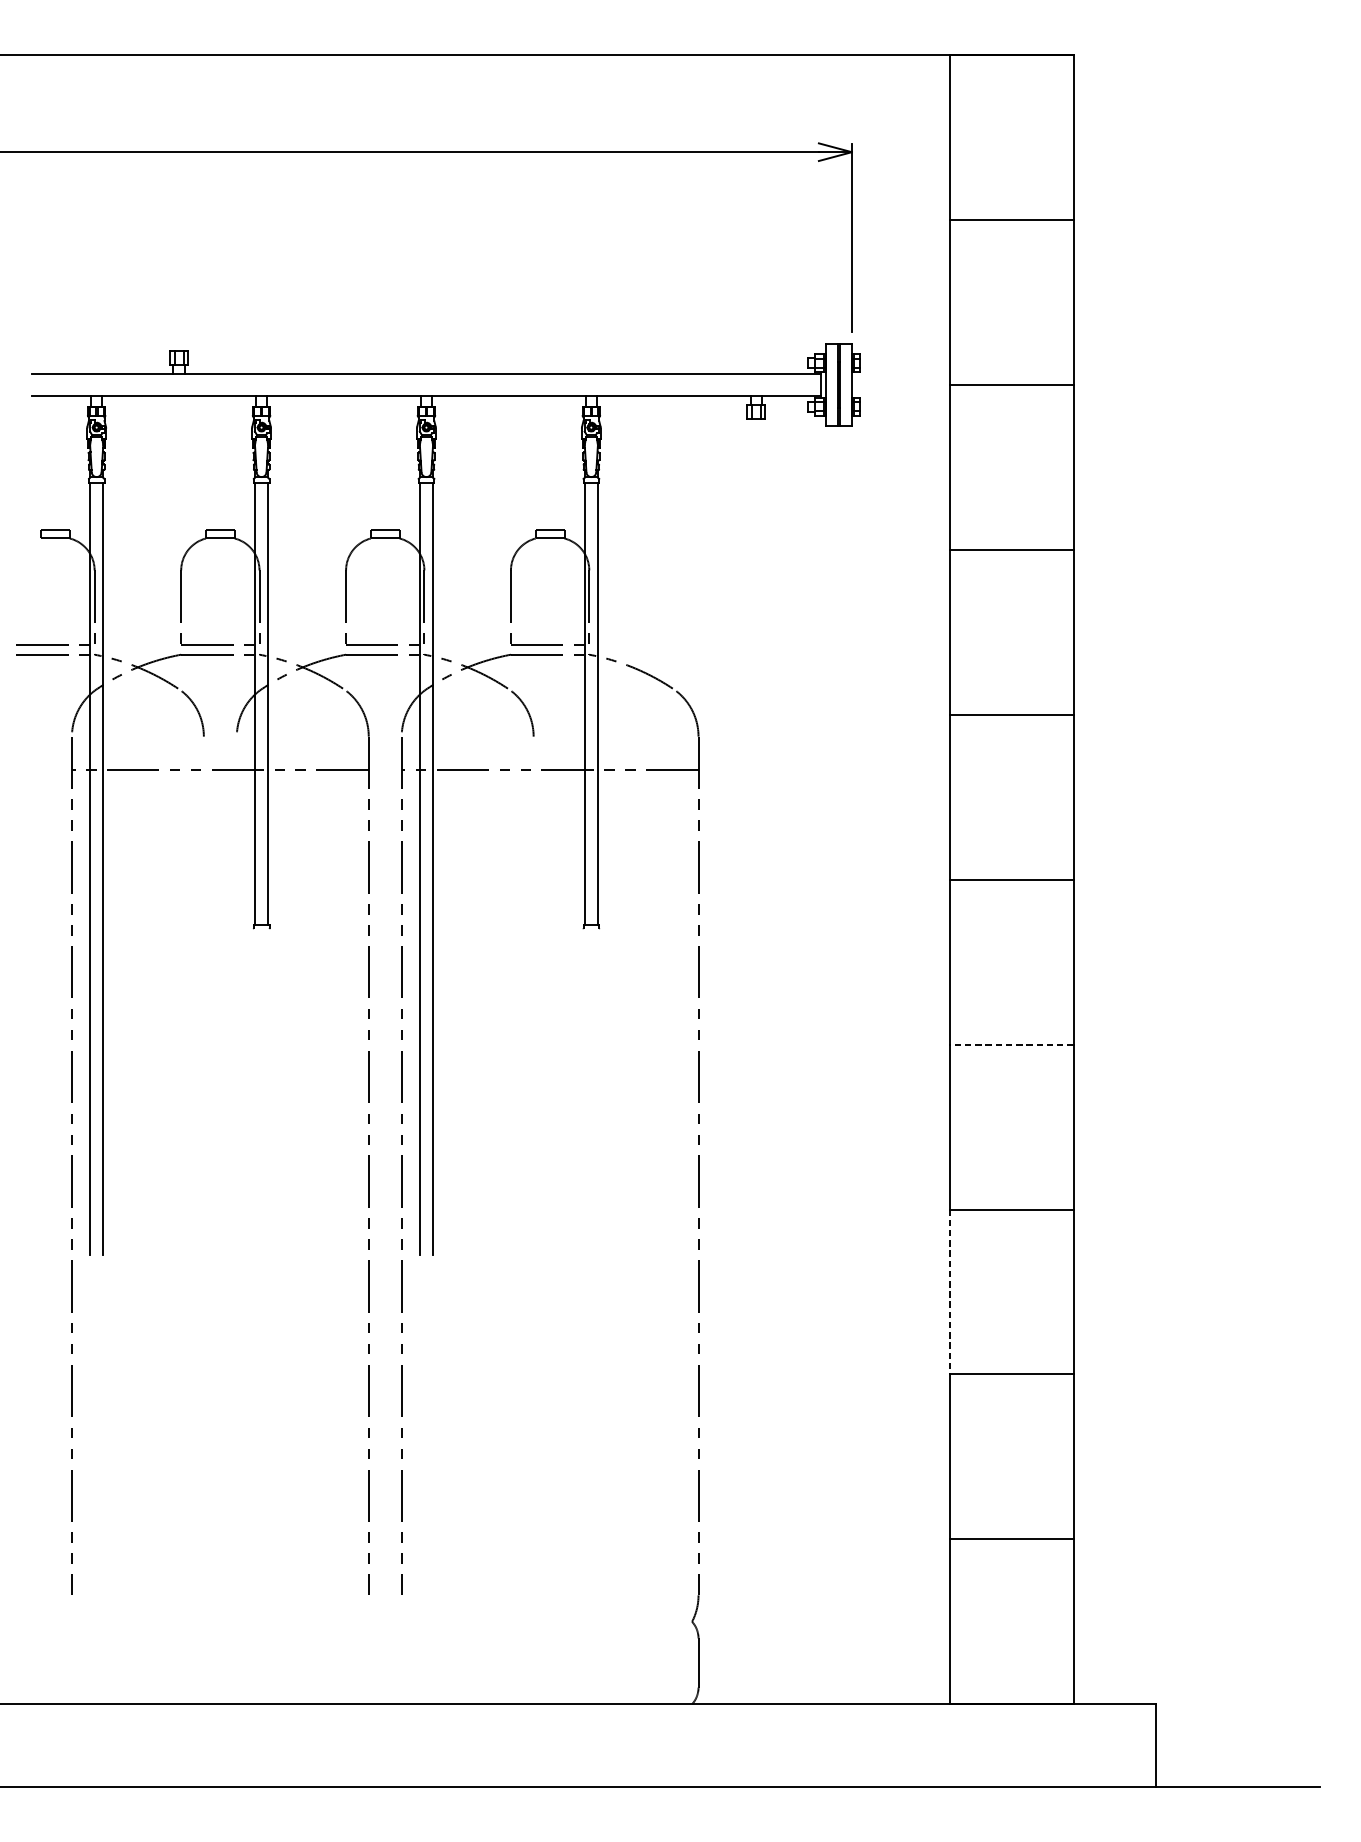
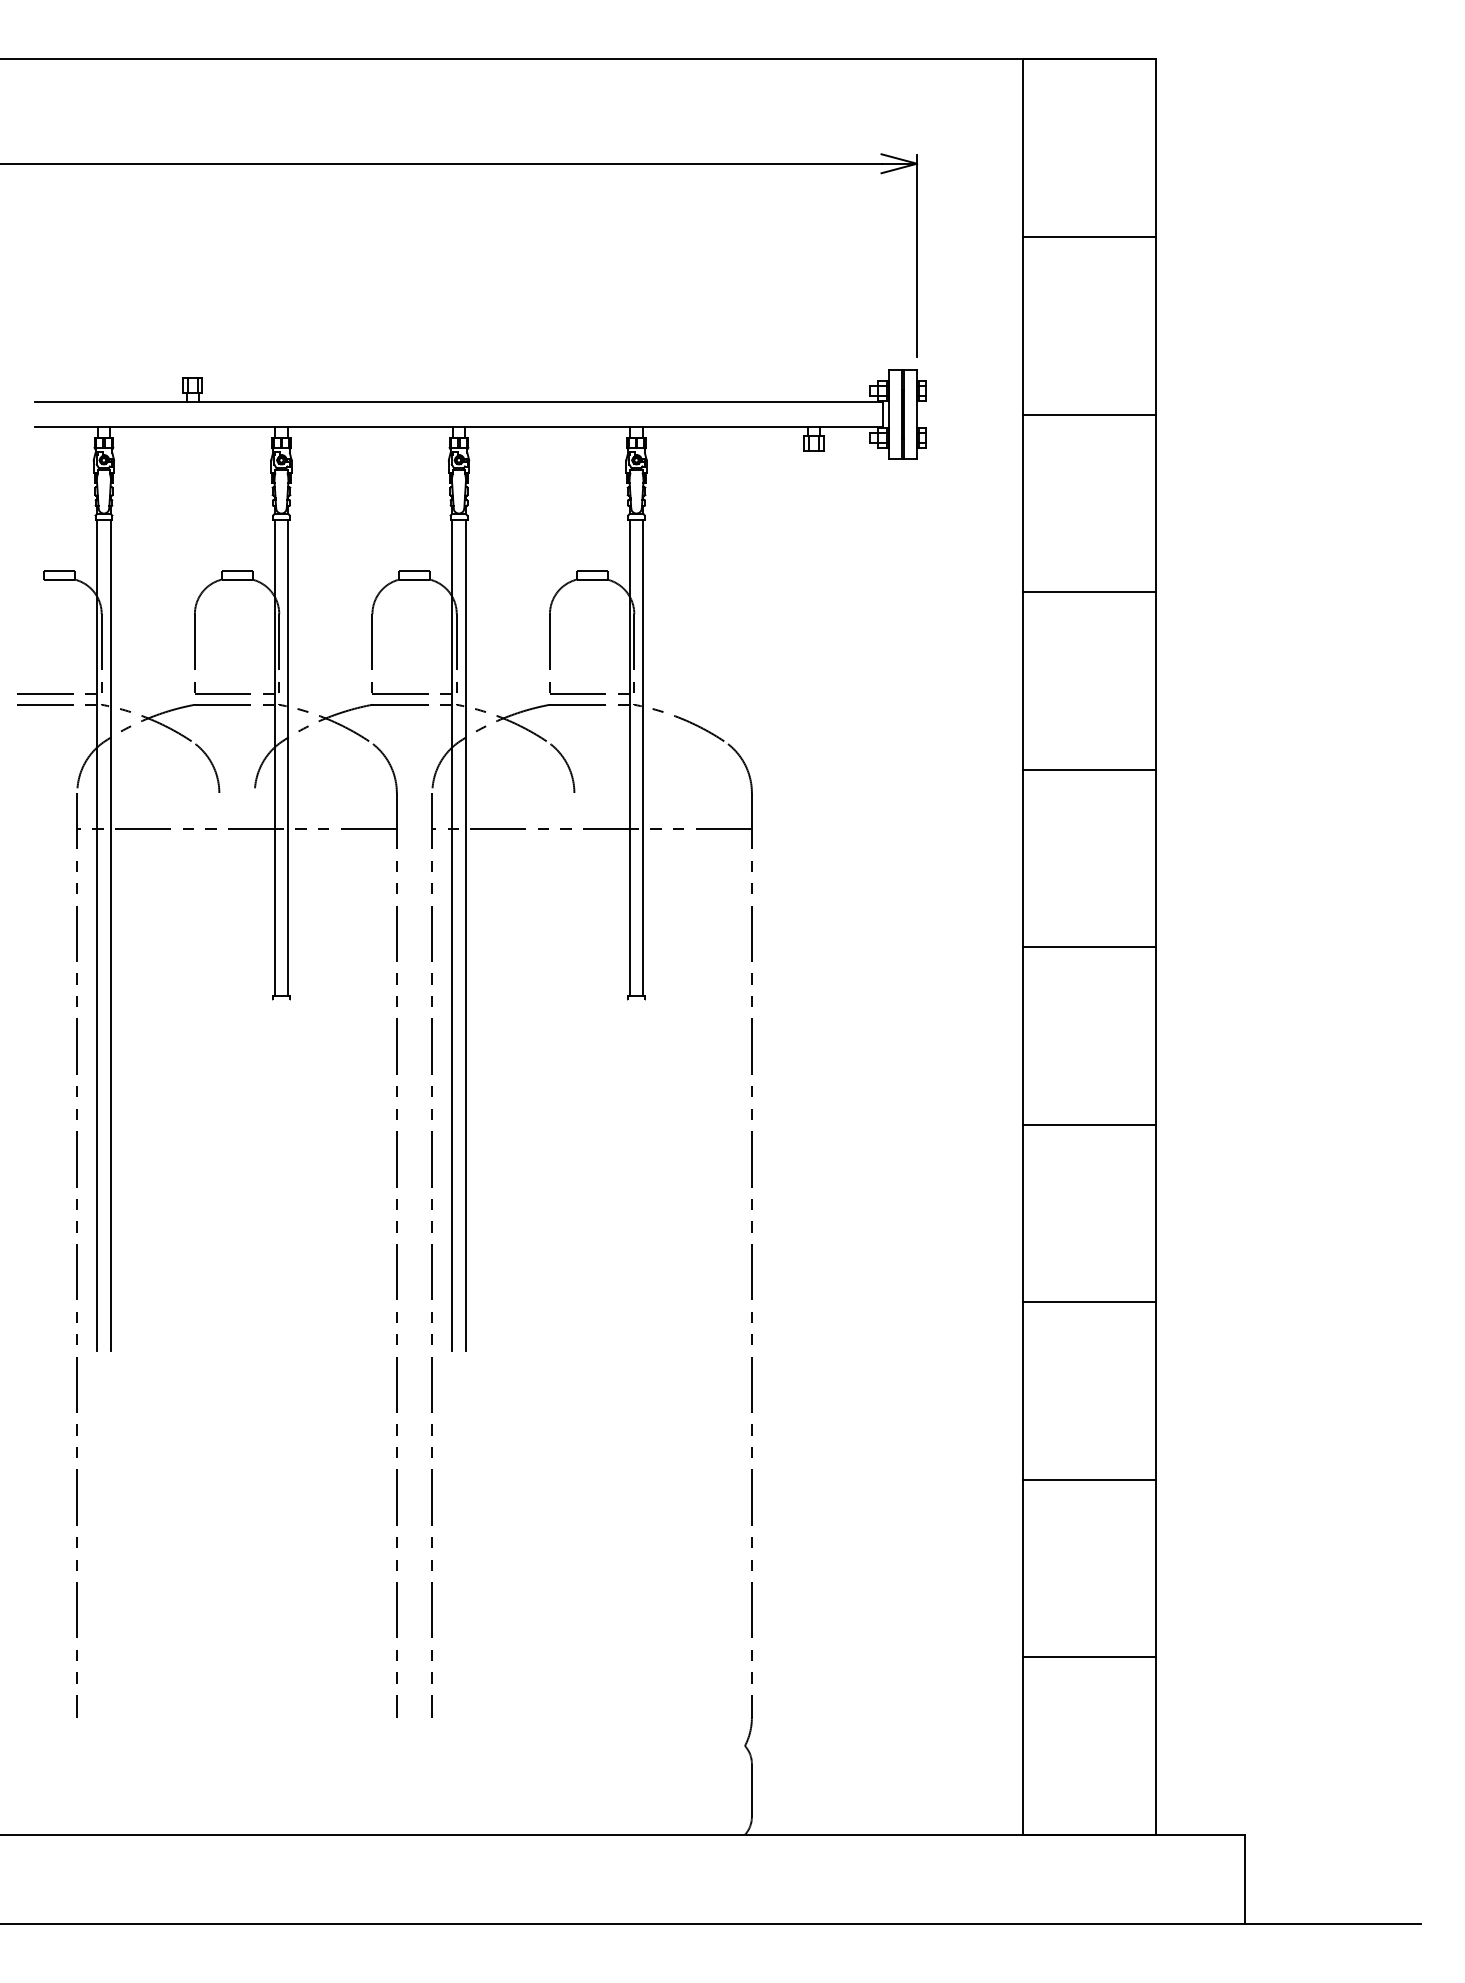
line: (1012, 1044) -> (1089, 1124), dashed -> solid
line: (949, 1291) -> (1022, 1390), dashed -> solid

